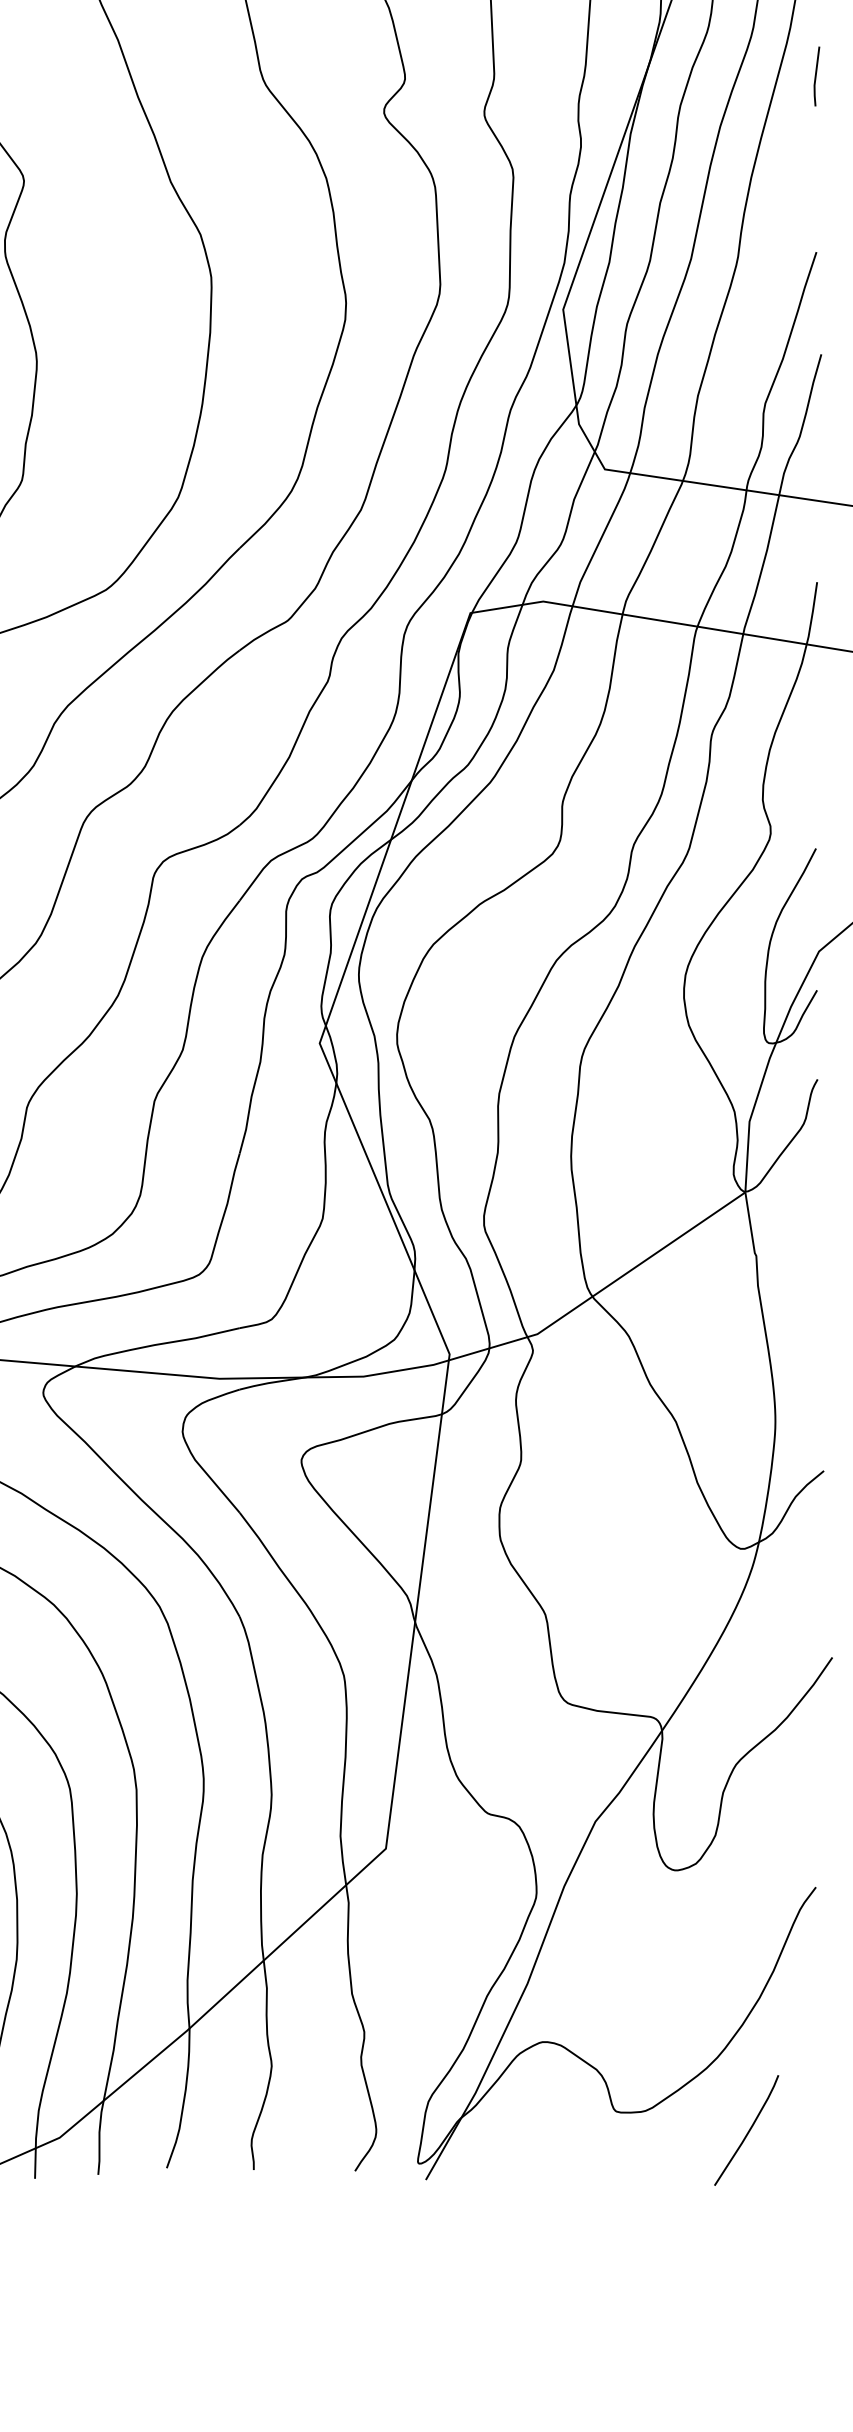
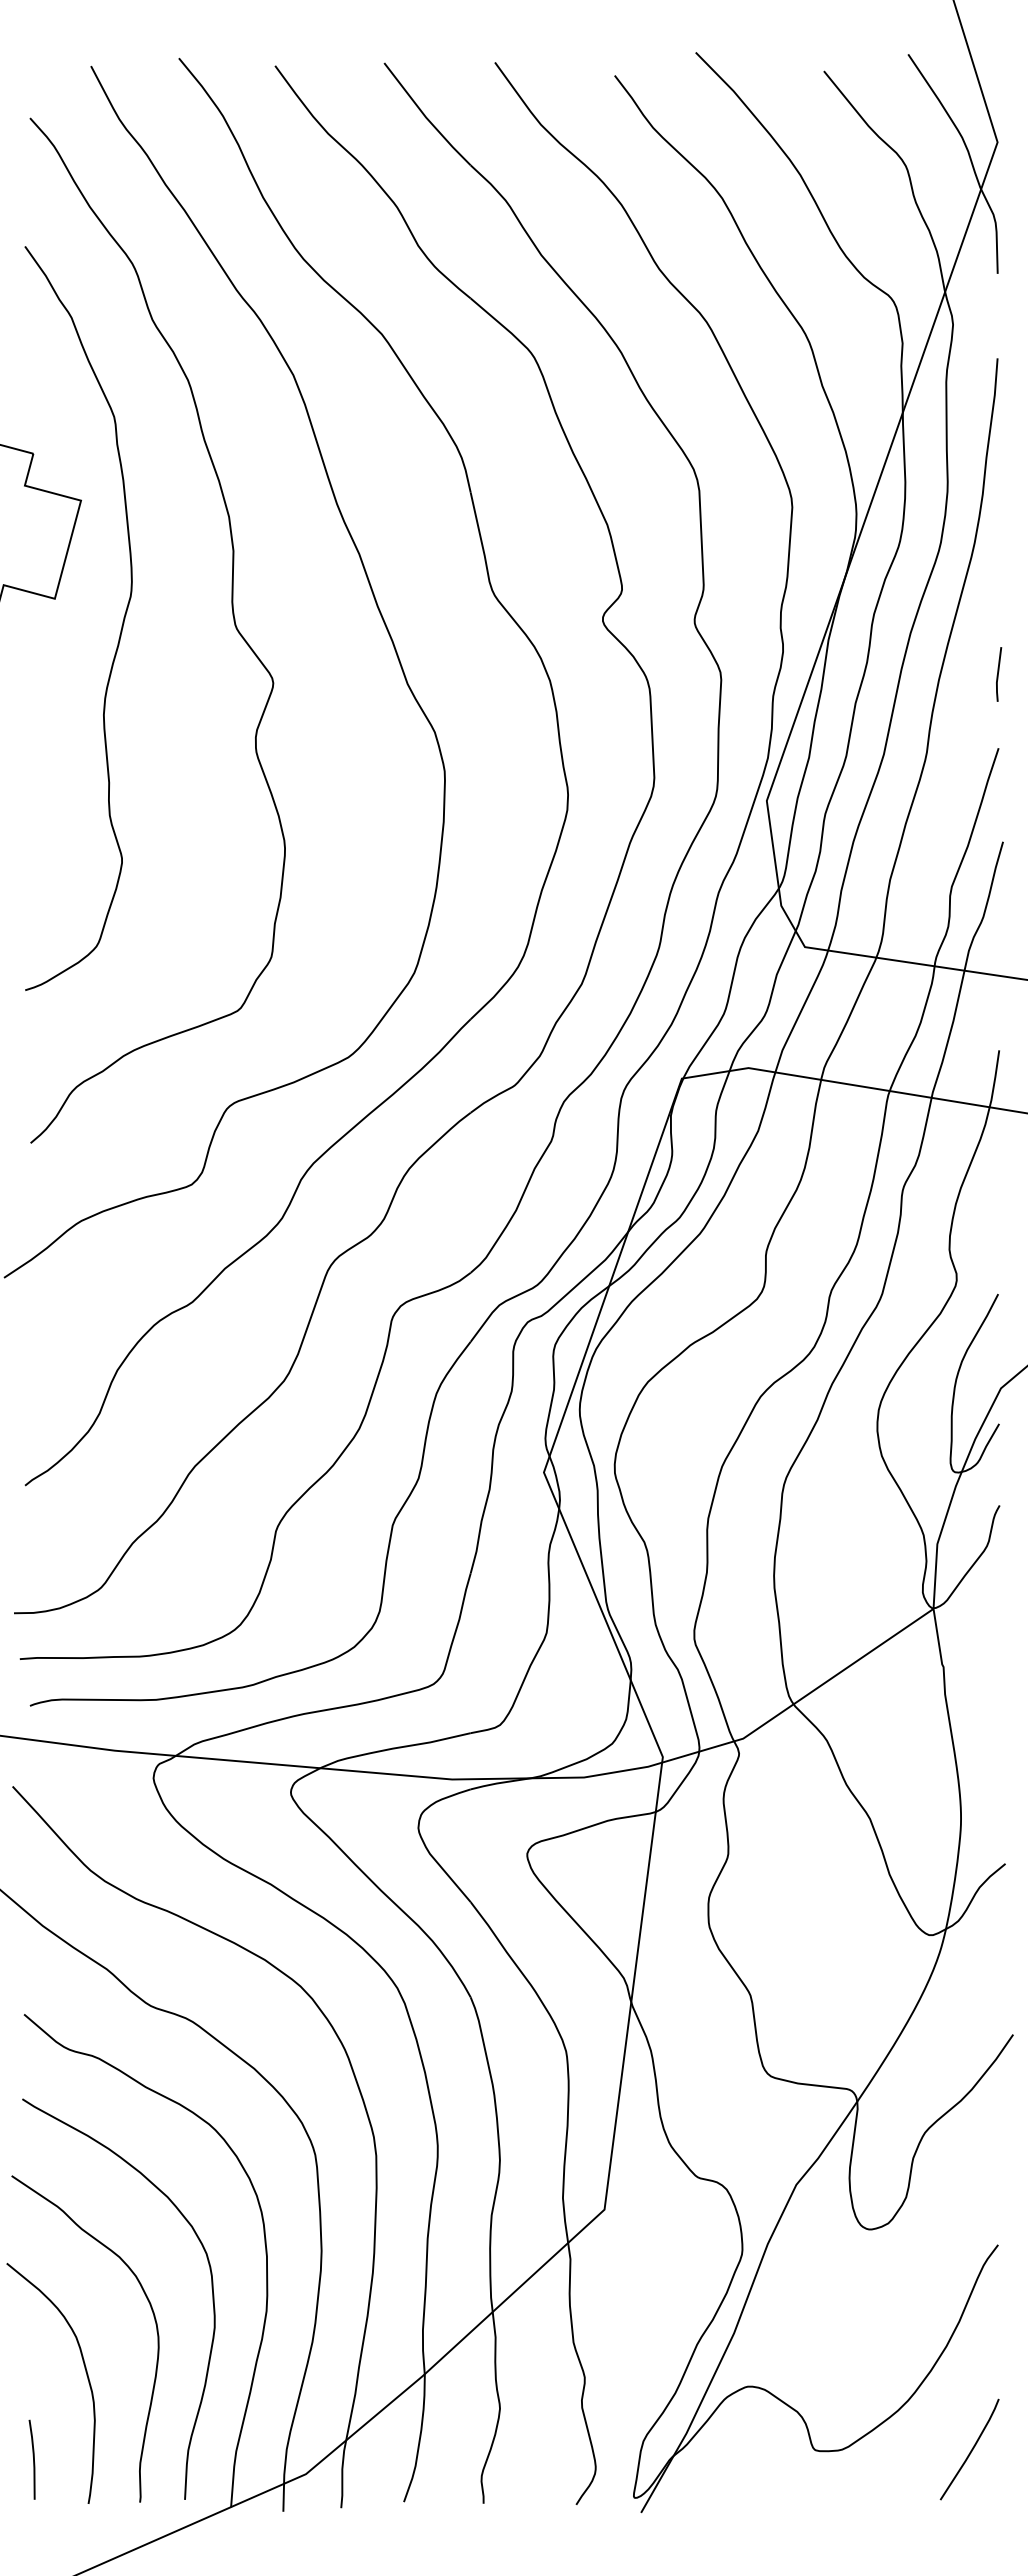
line: (816, 76) -> (998, 674), moved
curve: (747, 2131) -> (970, 2450), moved

